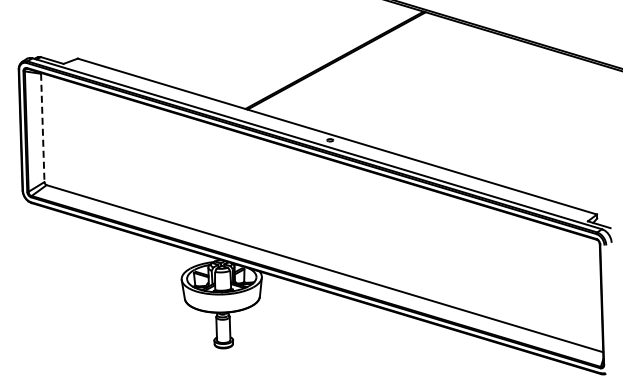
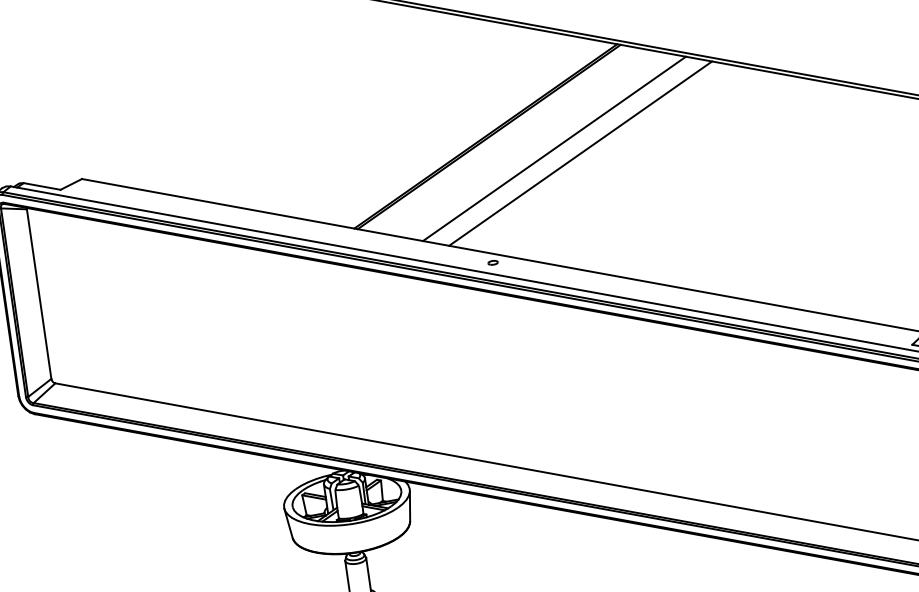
line: (376, 72) -> (553, 148), added
line: (392, 77) -> (579, 153), added
line: (42, 128) -> (38, 295), dashed -> solid

